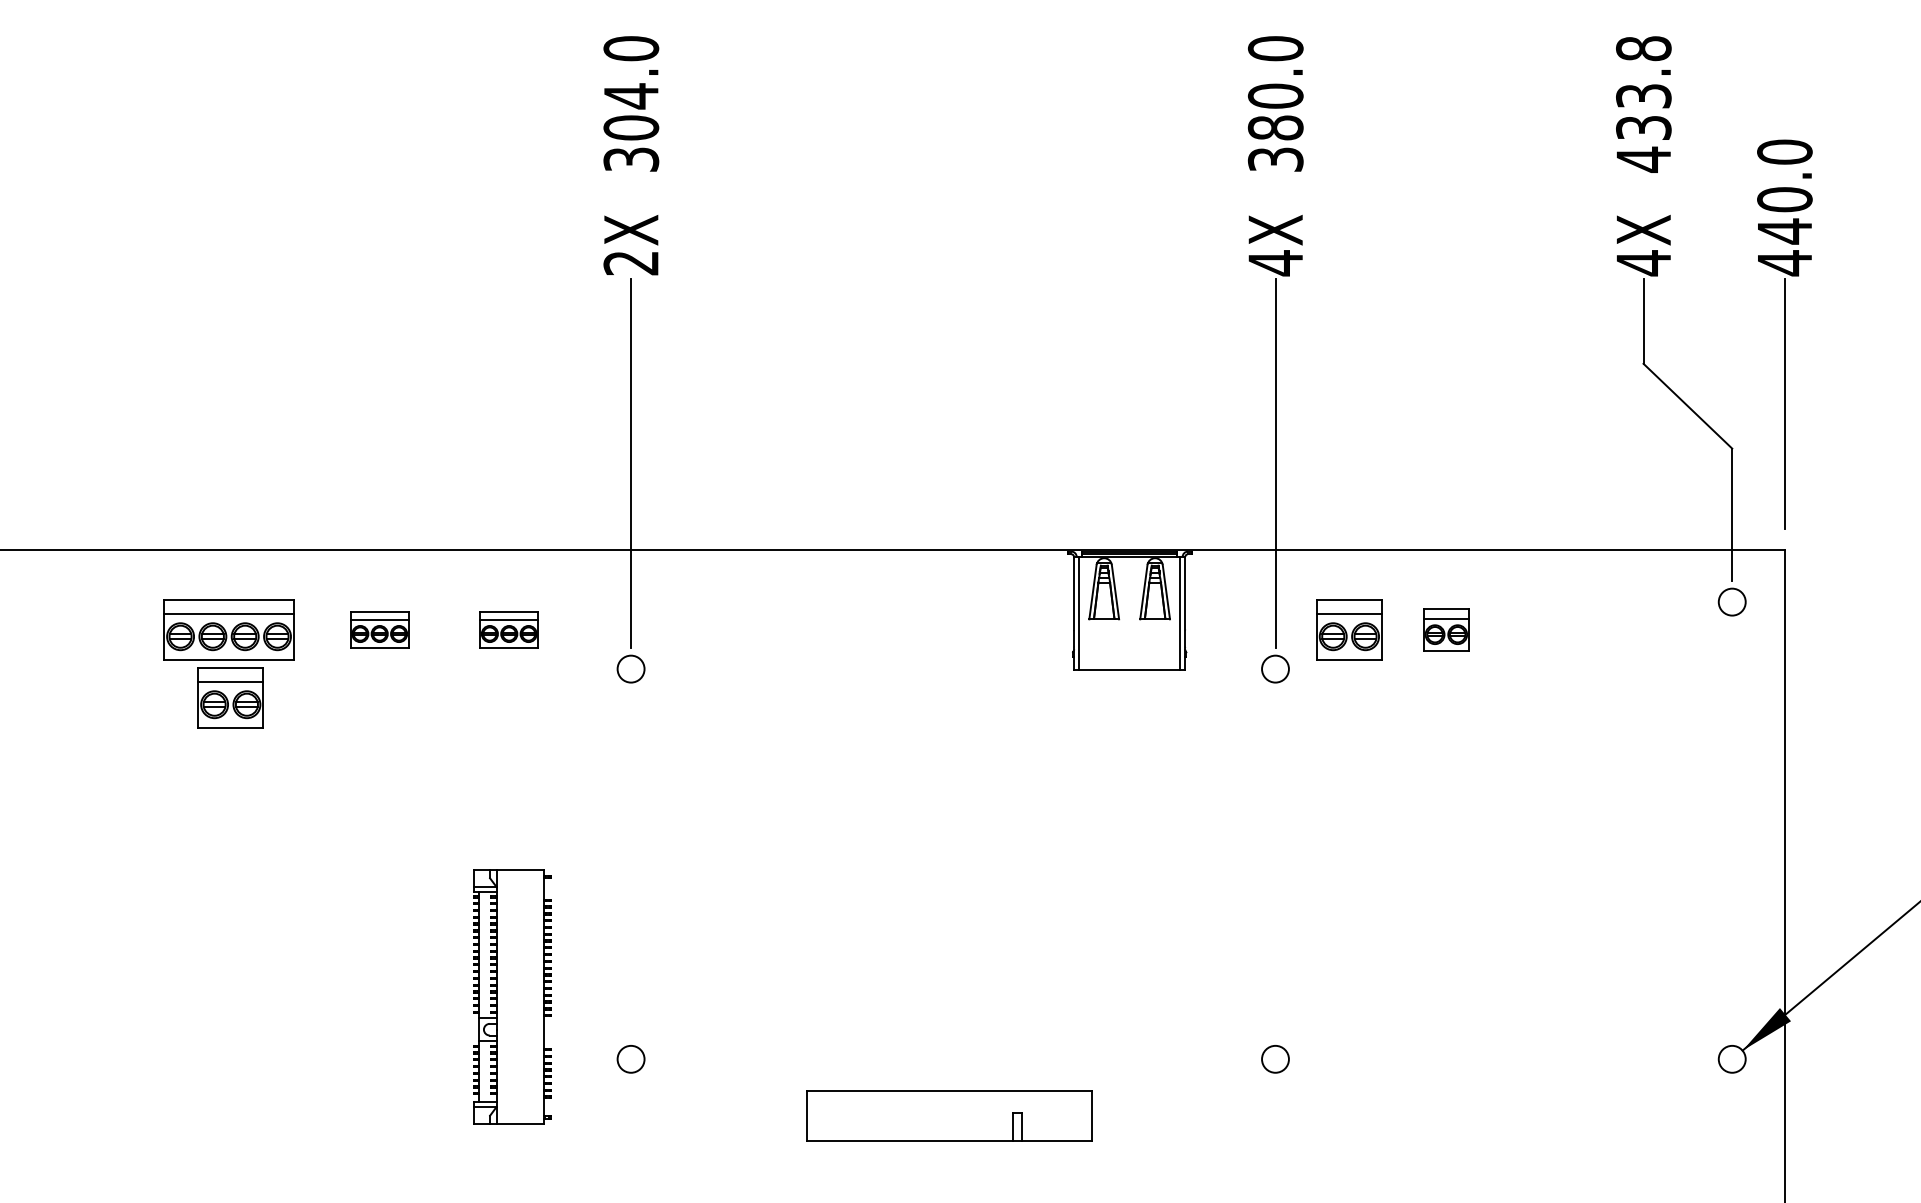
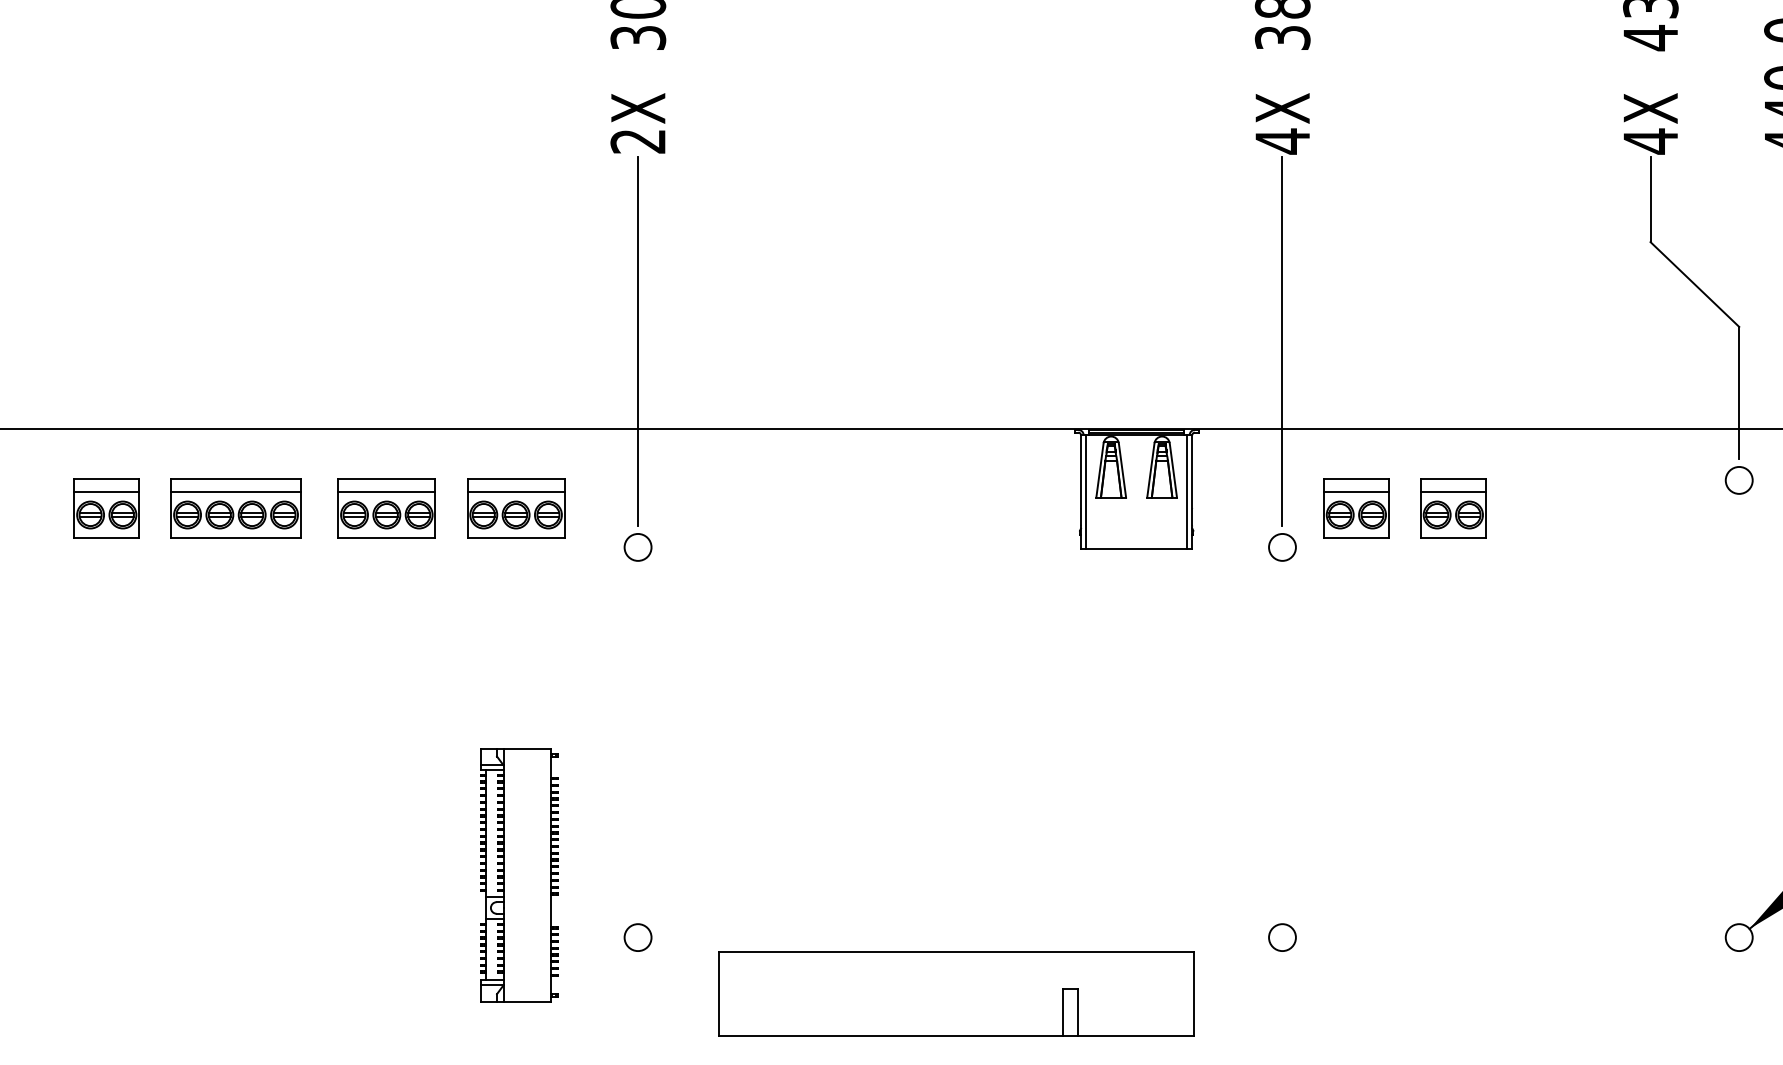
part: (379, 629) -> (386, 507), size x1.67
part: (509, 629) -> (516, 507), size x1.67
part: (1446, 629) -> (1453, 507), size x1.43
part: (230, 697) -> (106, 507), moved
part: (949, 1115) -> (956, 993), size x1.67

